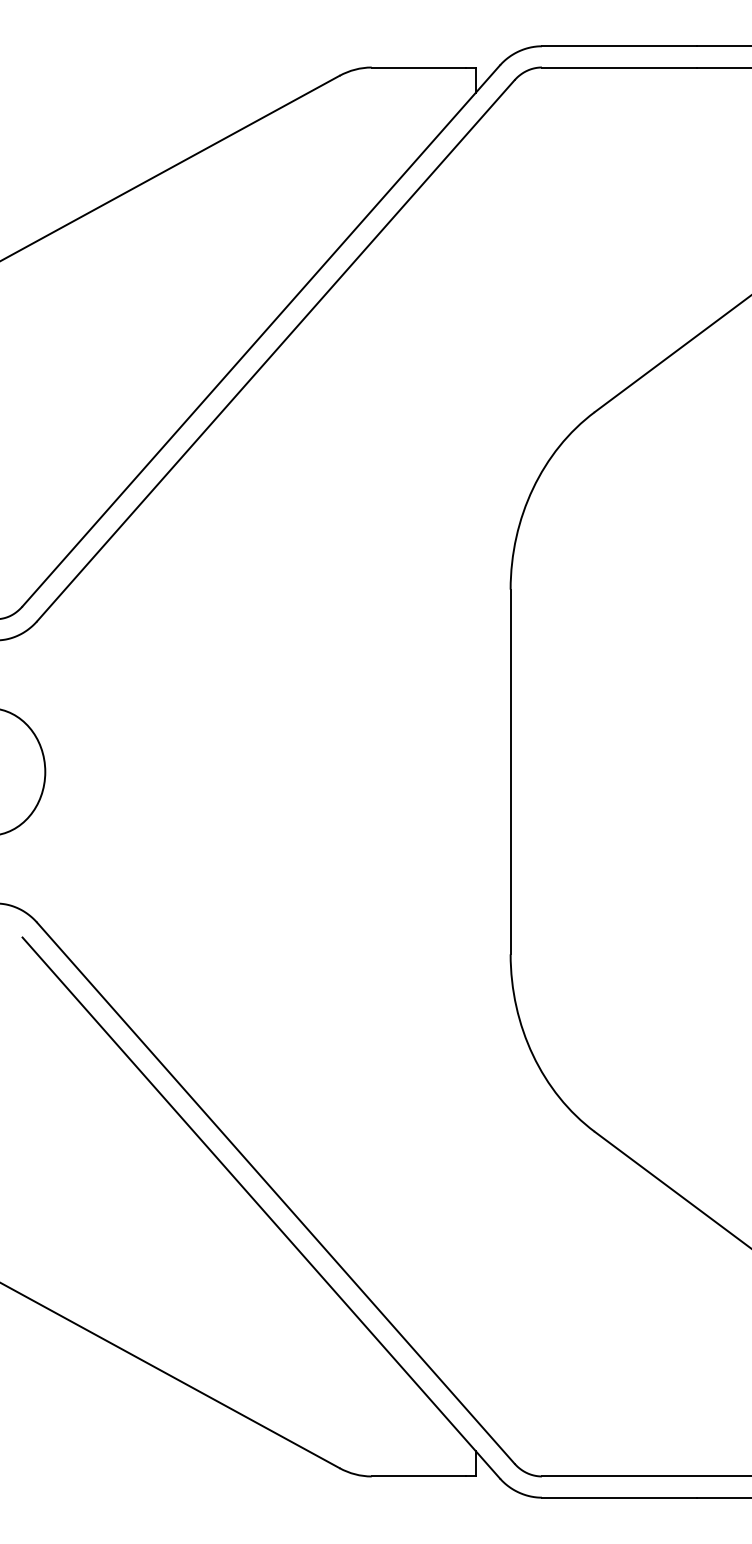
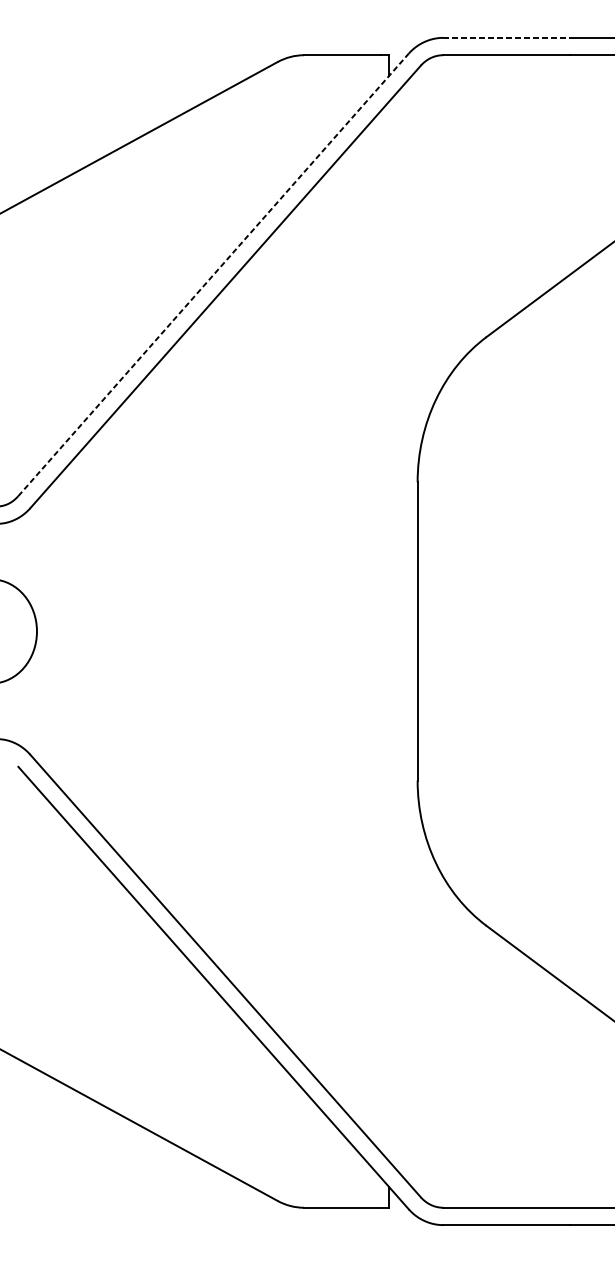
line: (619, 46) -> (506, 38), solid -> dashed
line: (261, 335) -> (213, 274), solid -> dashed

